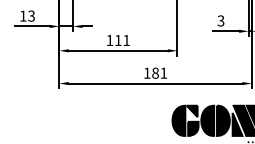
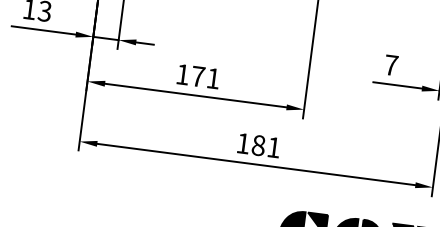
text: (220, 20) -> (390, 64), 3 -> 7
text: (118, 40) -> (198, 76), 111 -> 171

